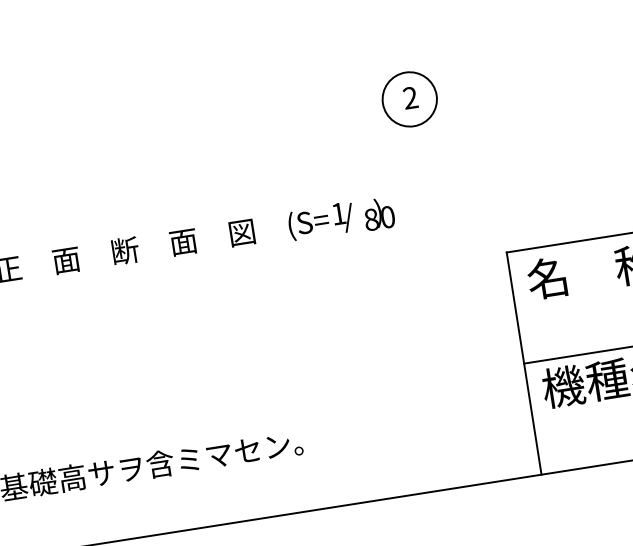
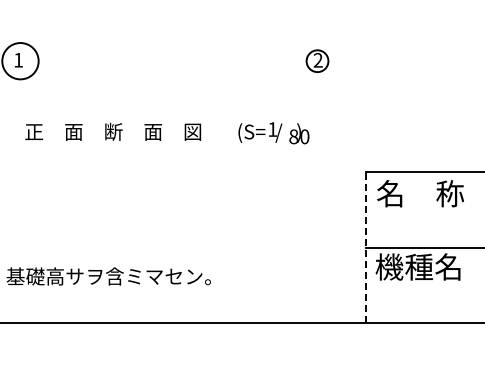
circle: (409, 99) -> (317, 61), size x0.6
text: (340, 219) -> (273, 133), moved
line: (523, 363) -> (365, 247), solid -> dashed

